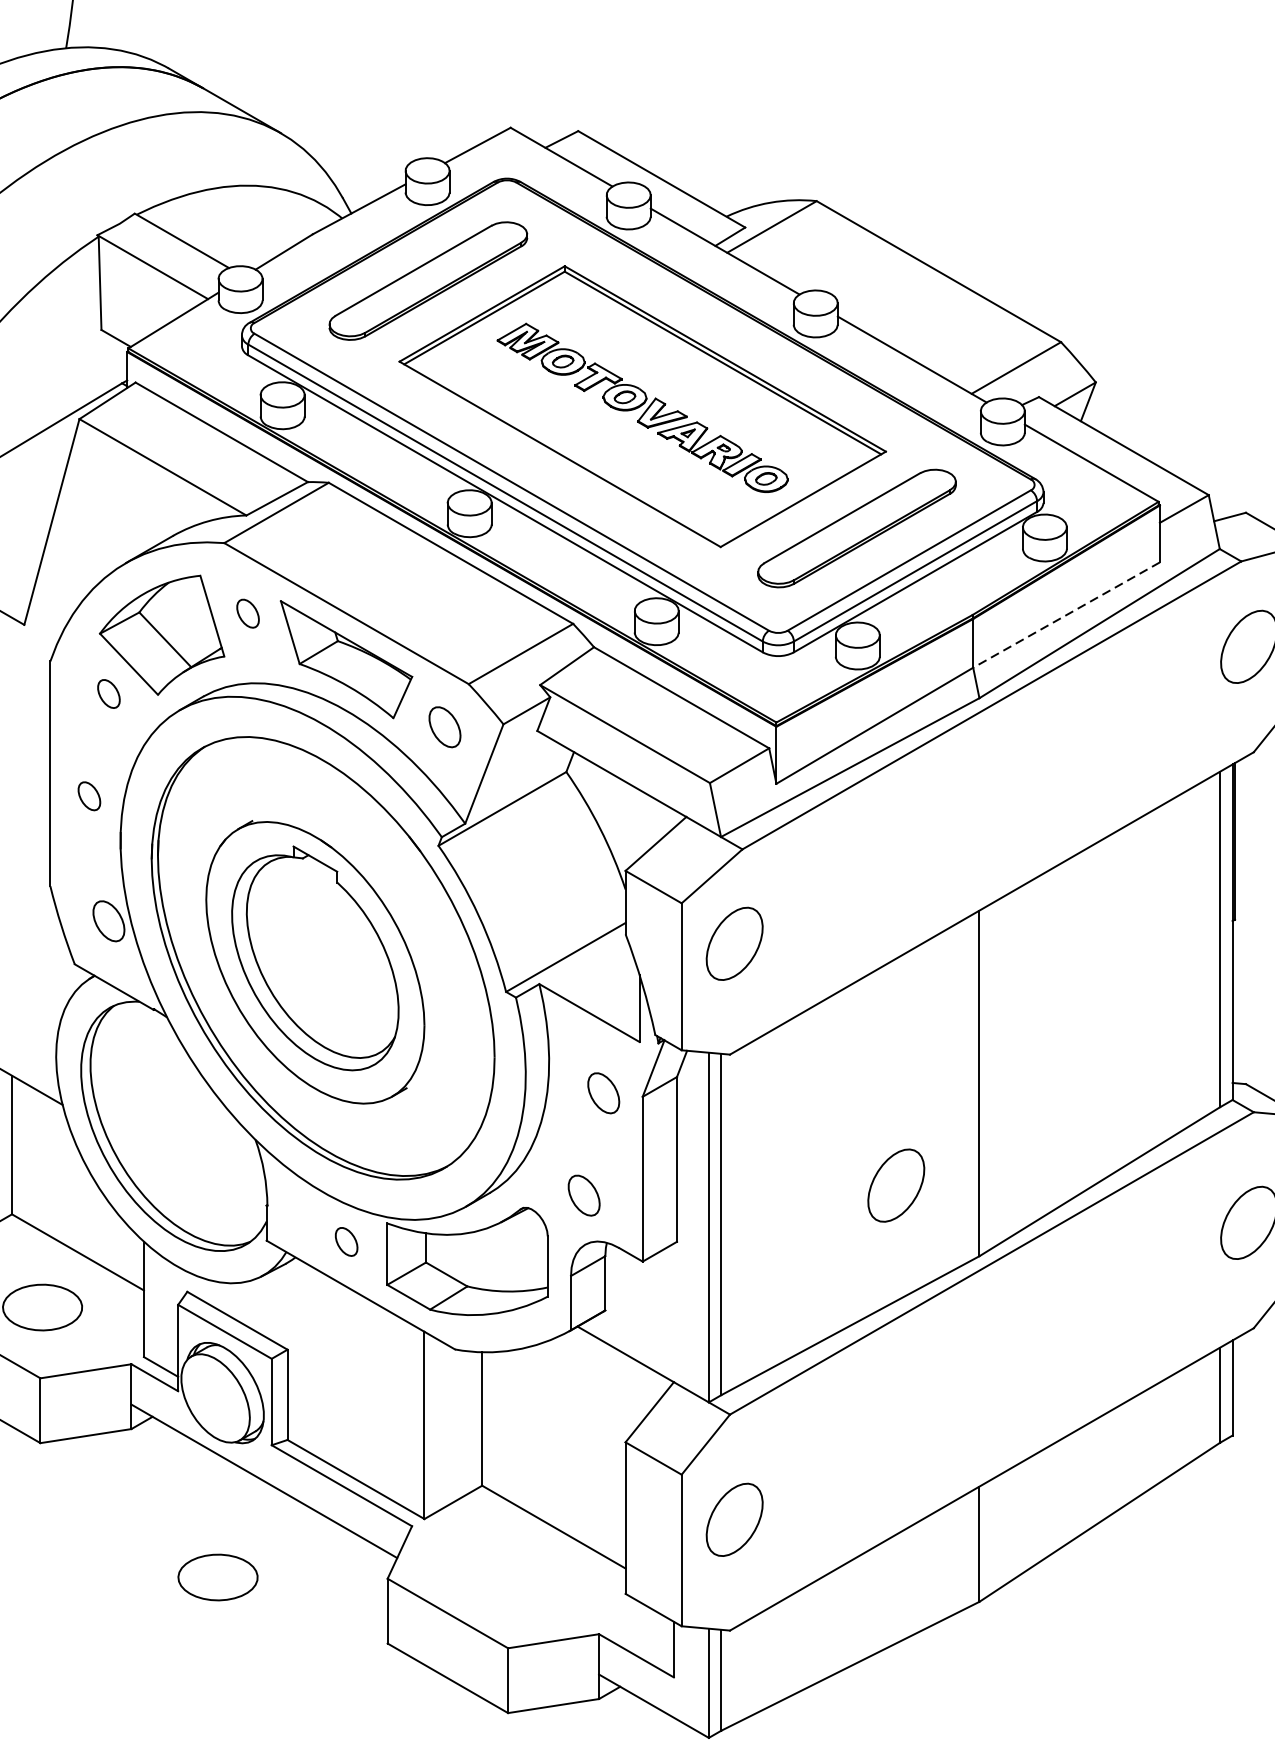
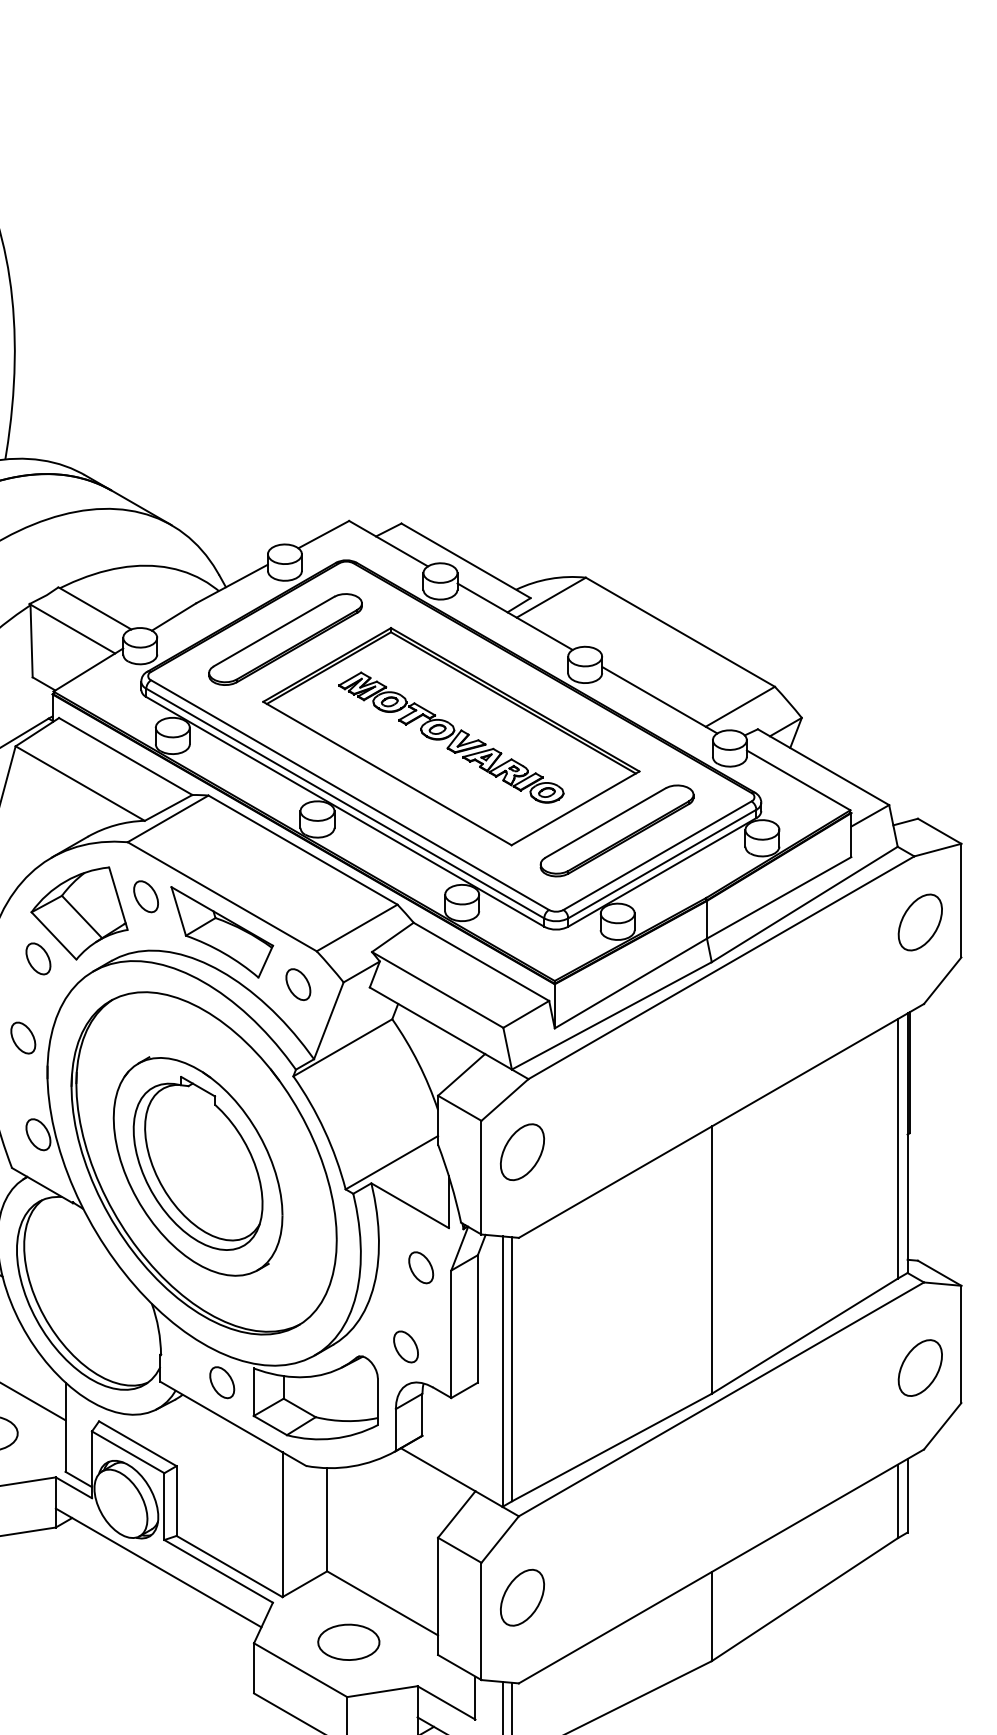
part: (247, 613) -> (145, 896), size x1.43
line: (1066, 614) -> (779, 897), dashed -> solid
part: (109, 693) -> (38, 958), size x1.43
part: (89, 795) -> (23, 1037), size x1.43
part: (896, 1185) -> (647, 1339), removed
part: (346, 1241) -> (222, 1382), size x1.43
part: (217, 1576) -> (348, 1641), moved

